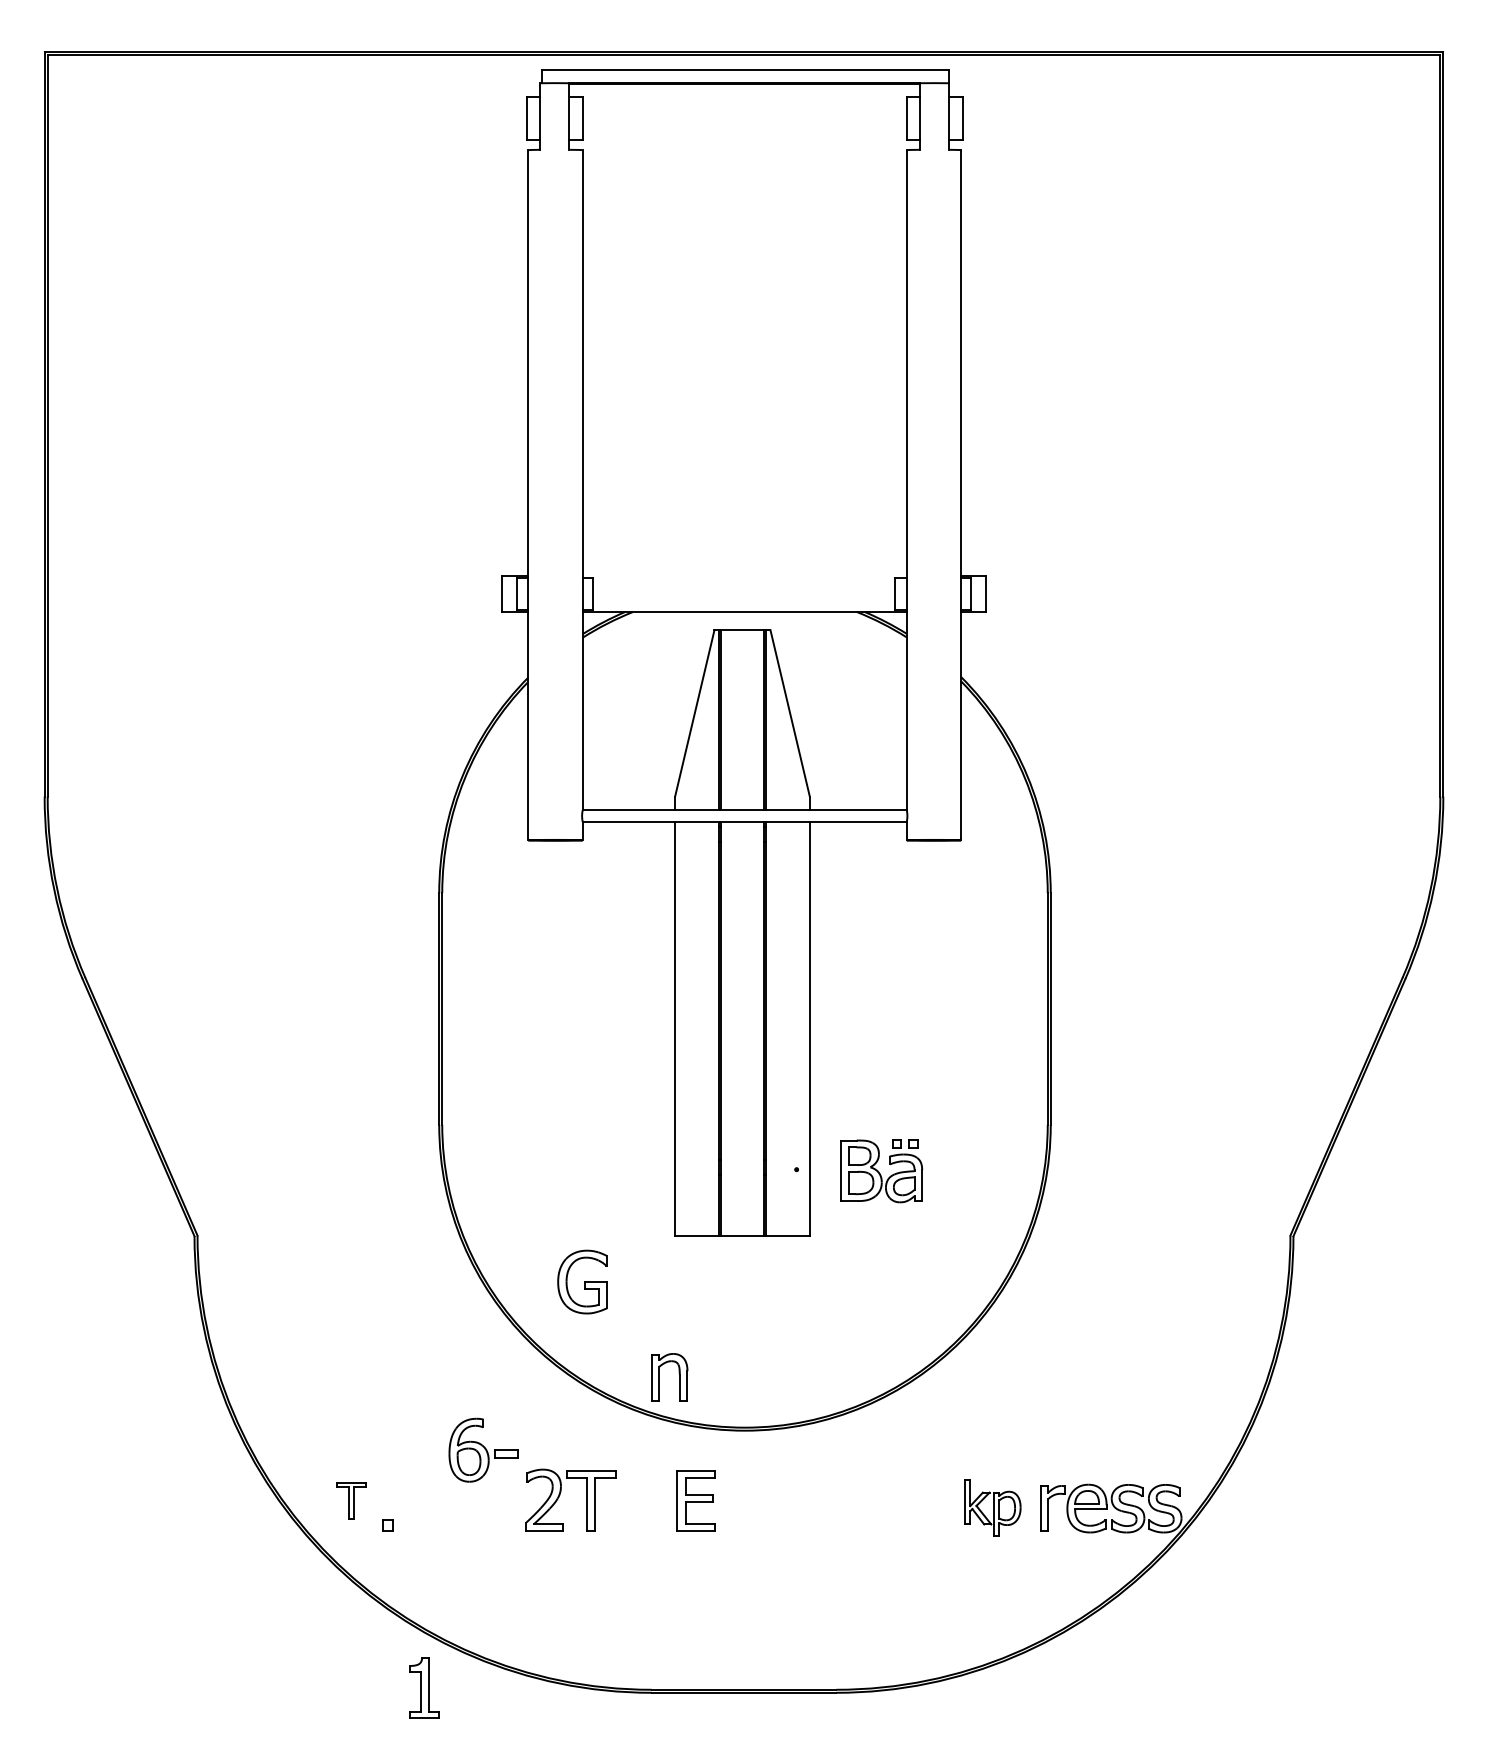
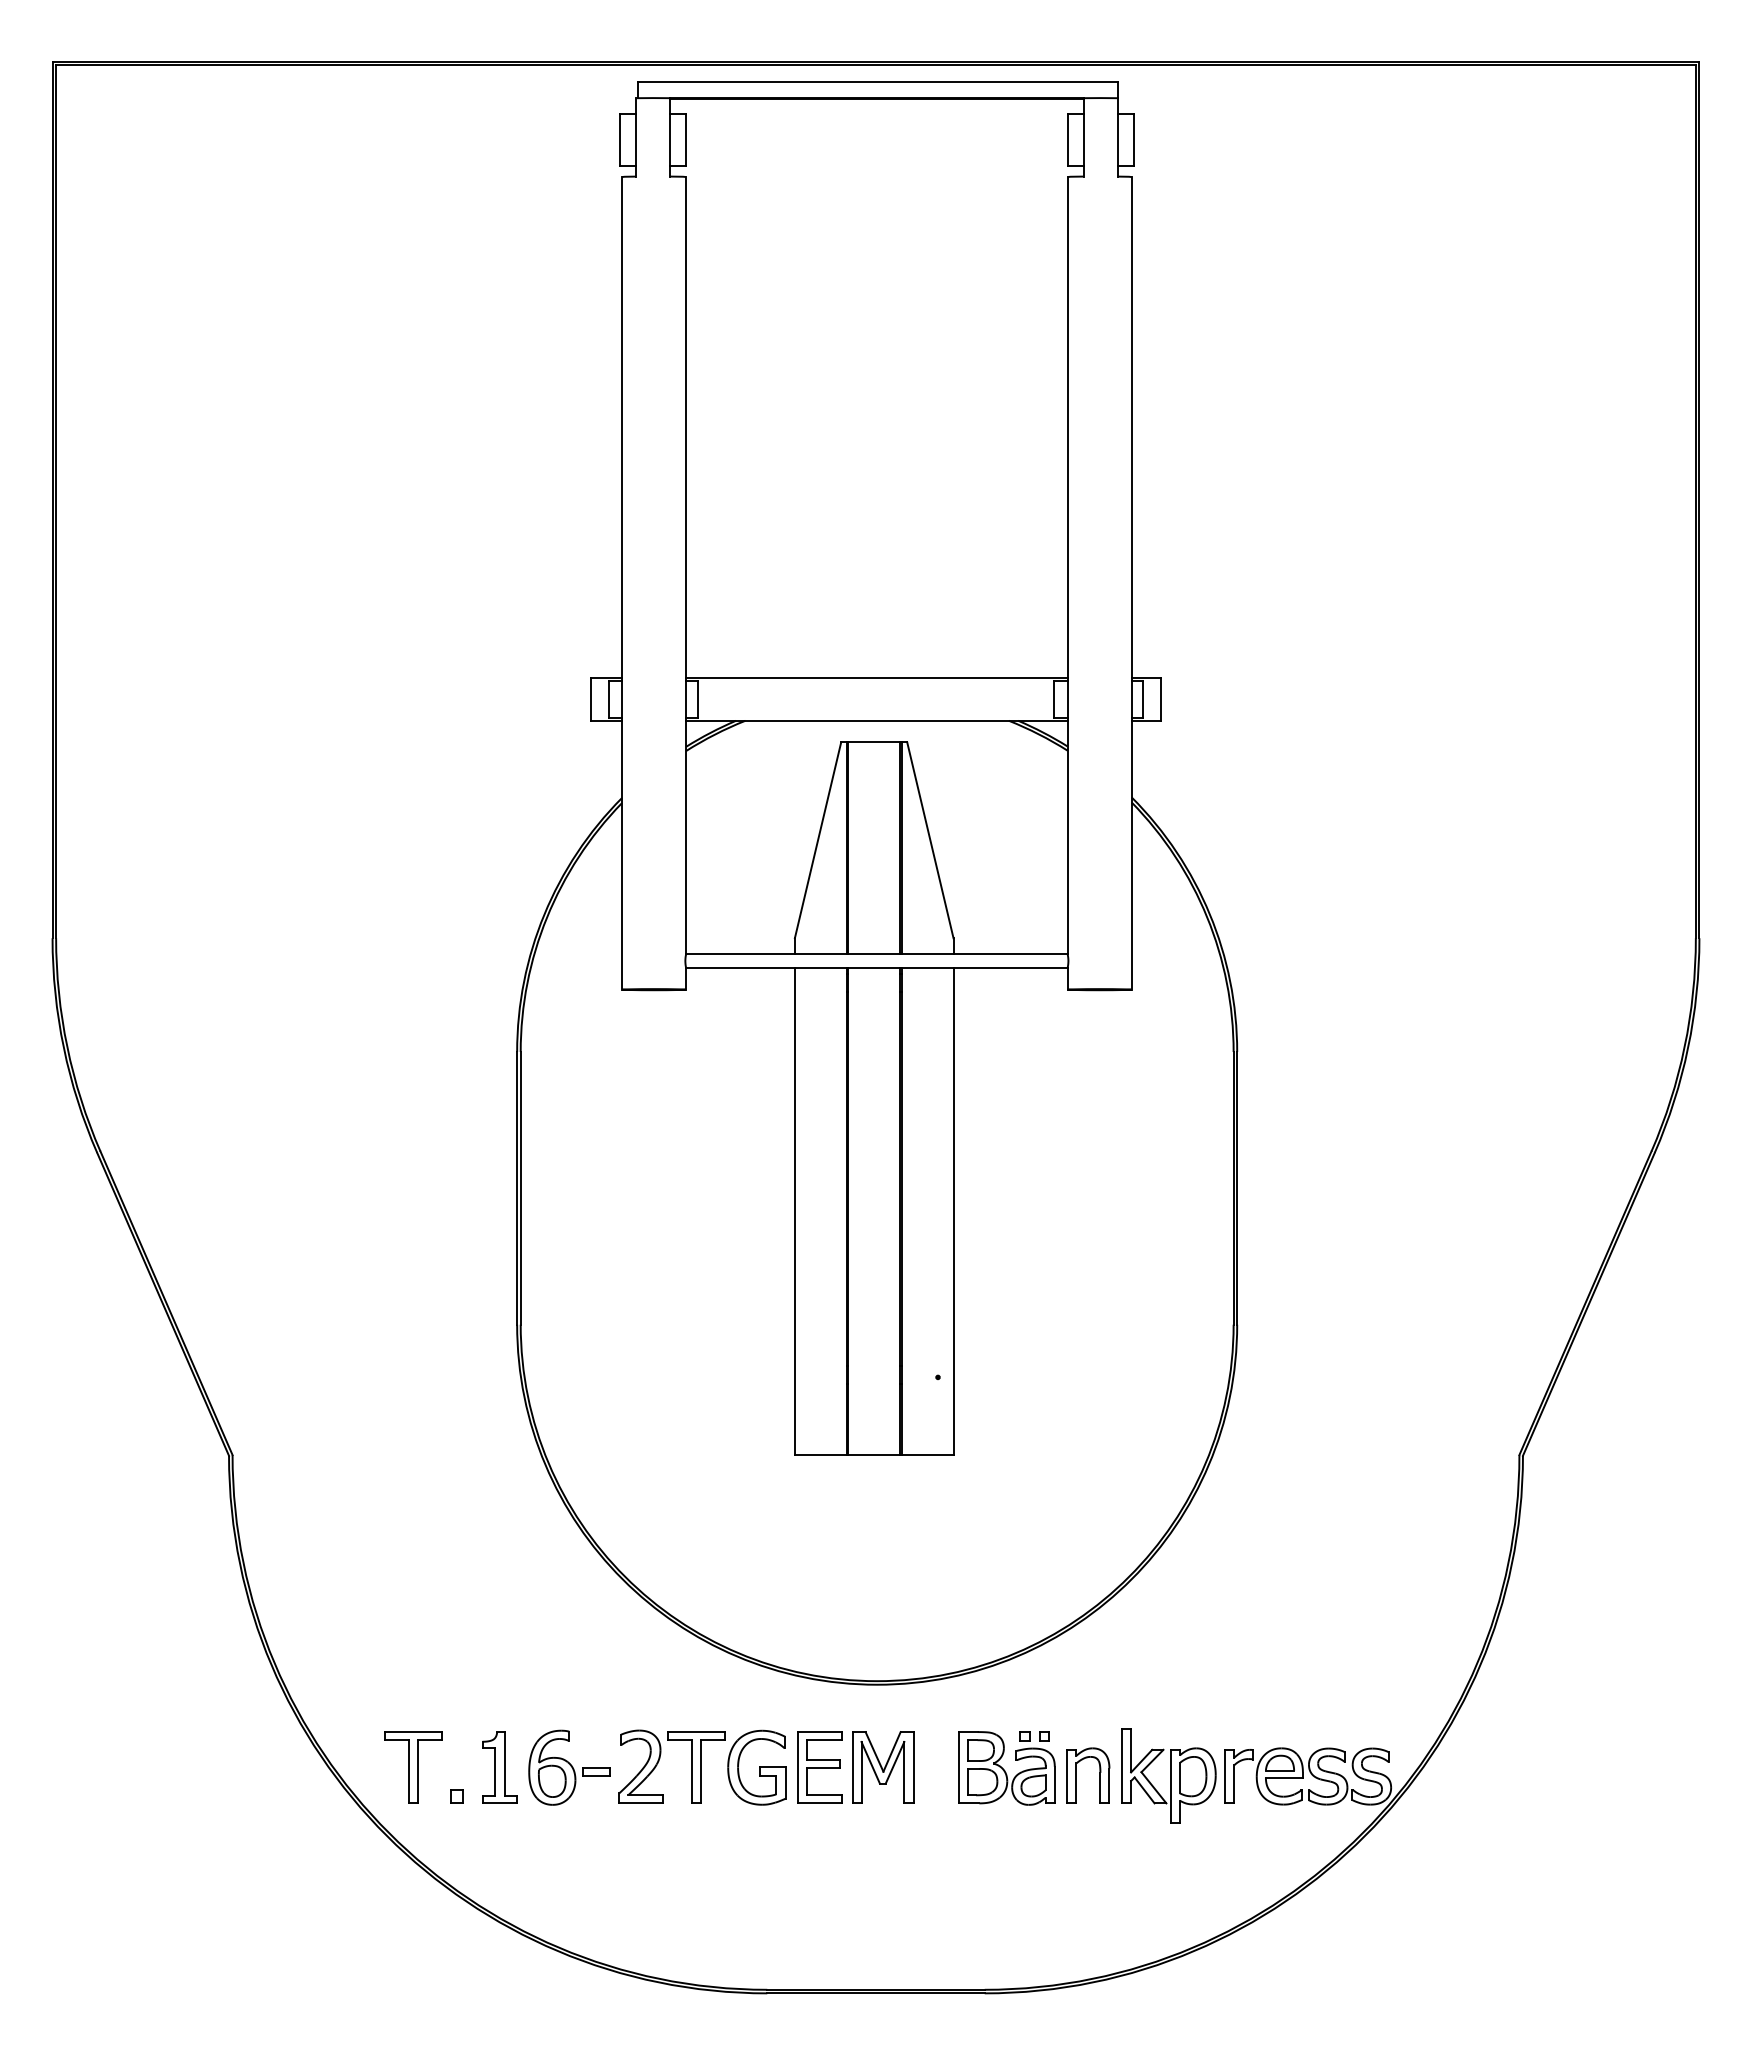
line: (744, 576) -> (876, 678), added
part: (881, 1171) -> (1006, 1768), moved
part: (582, 1281) -> (756, 1767), moved
part: (679, 1376) -> (1099, 1775), moved
part: (483, 1450) -> (569, 1767), moved
part: (351, 1500) -> (413, 1767), size x1.67
part: (750, 1500) -> (883, 1767), added
part: (992, 1507) -> (1168, 1775), size x1.43
part: (424, 1687) -> (499, 1767), moved

